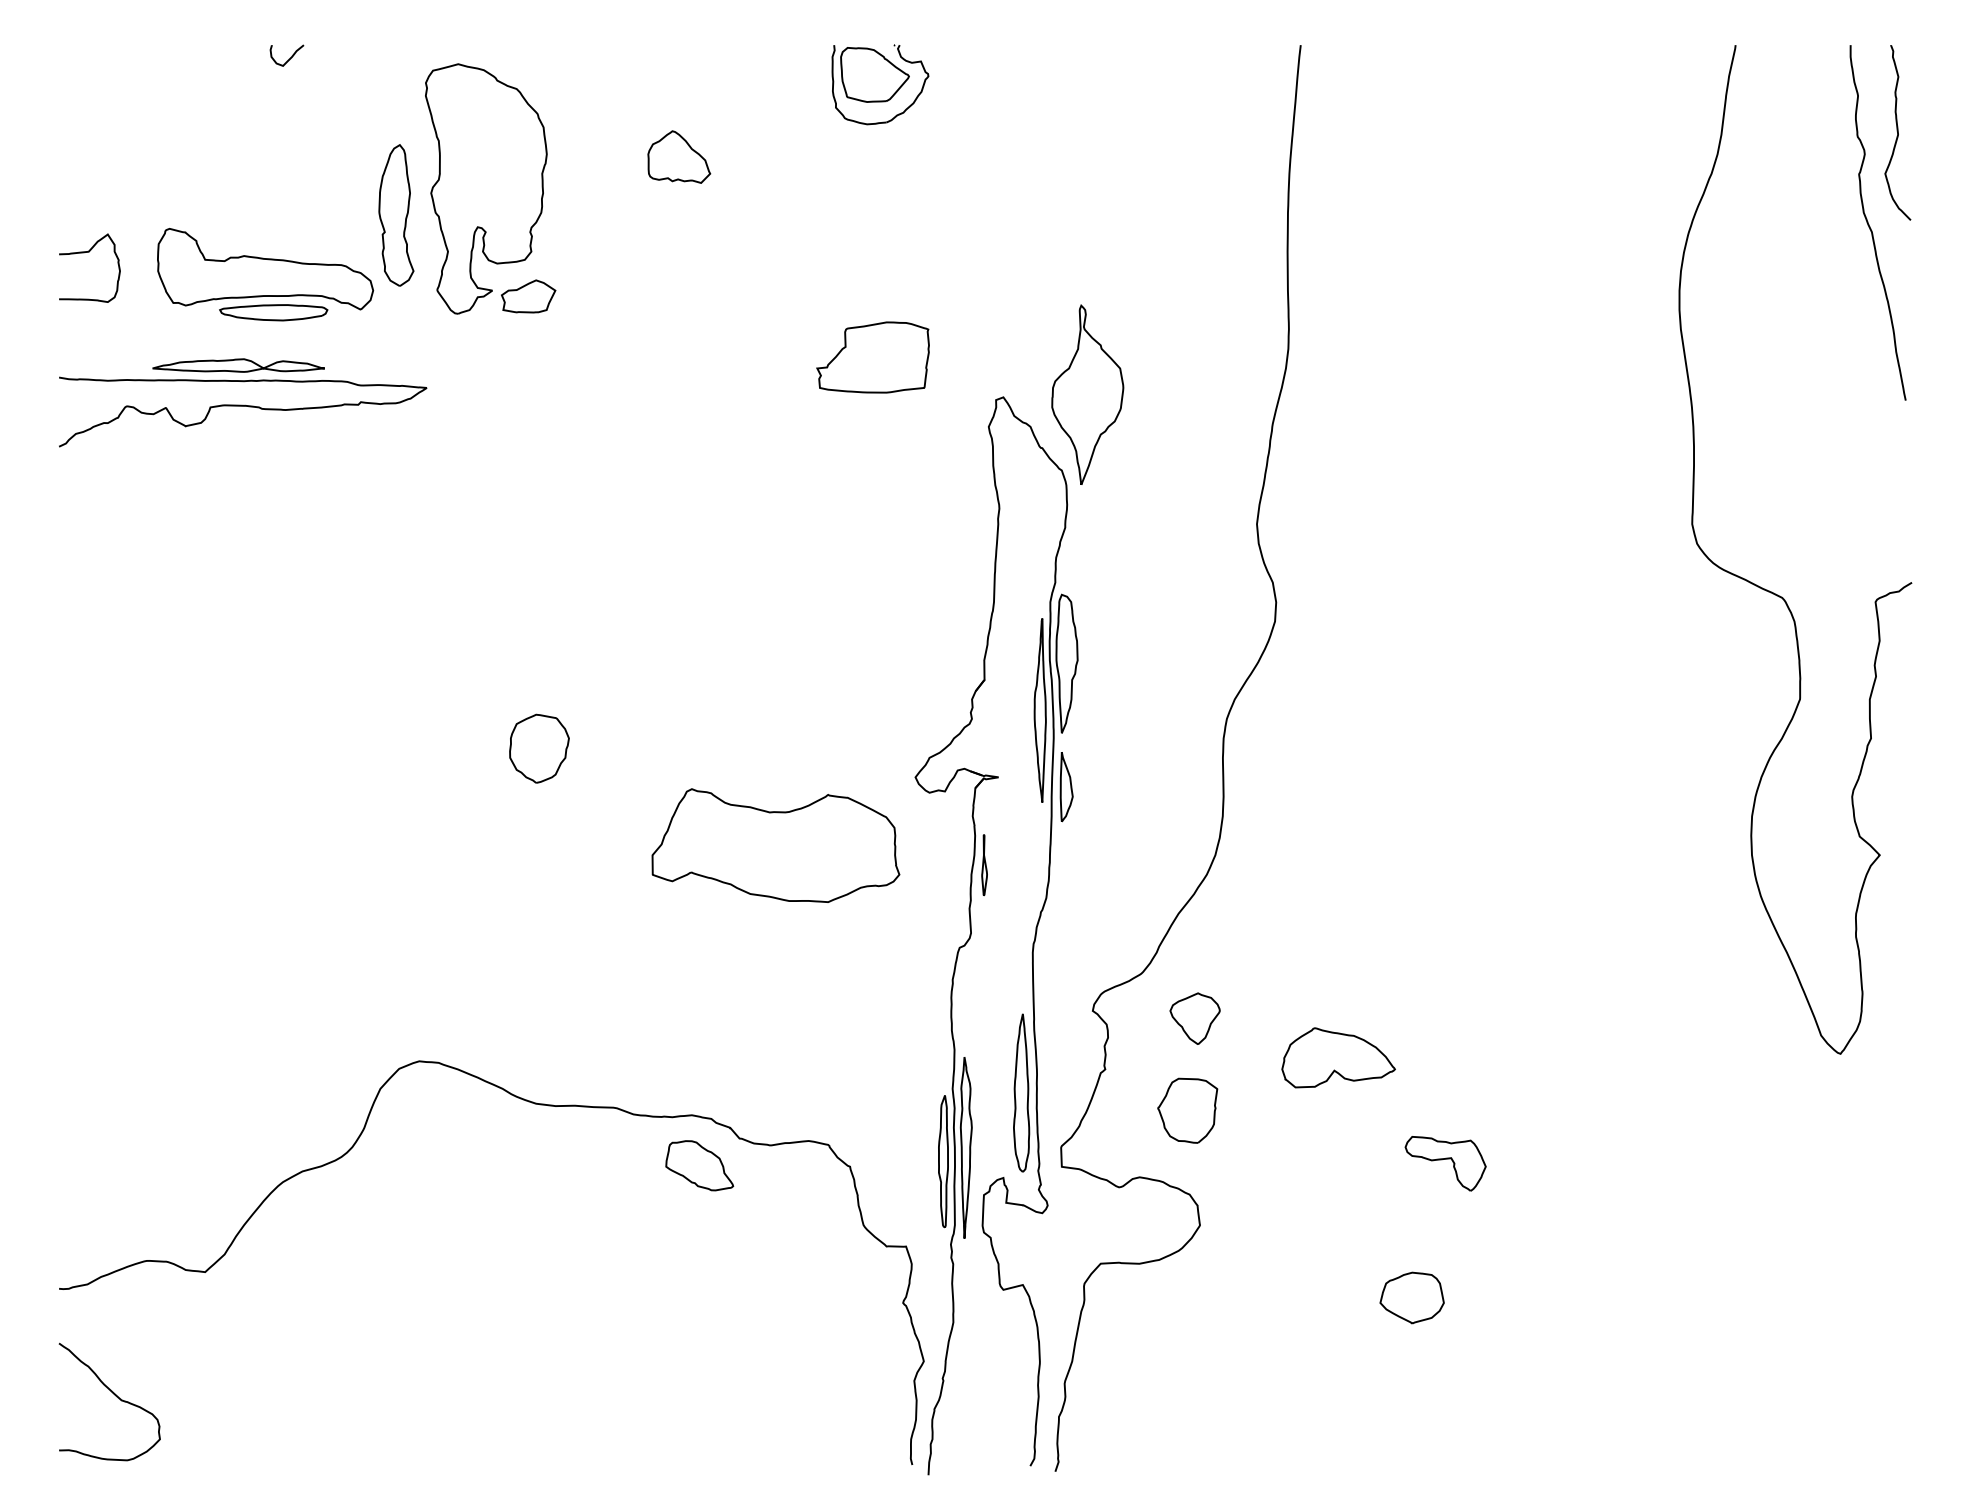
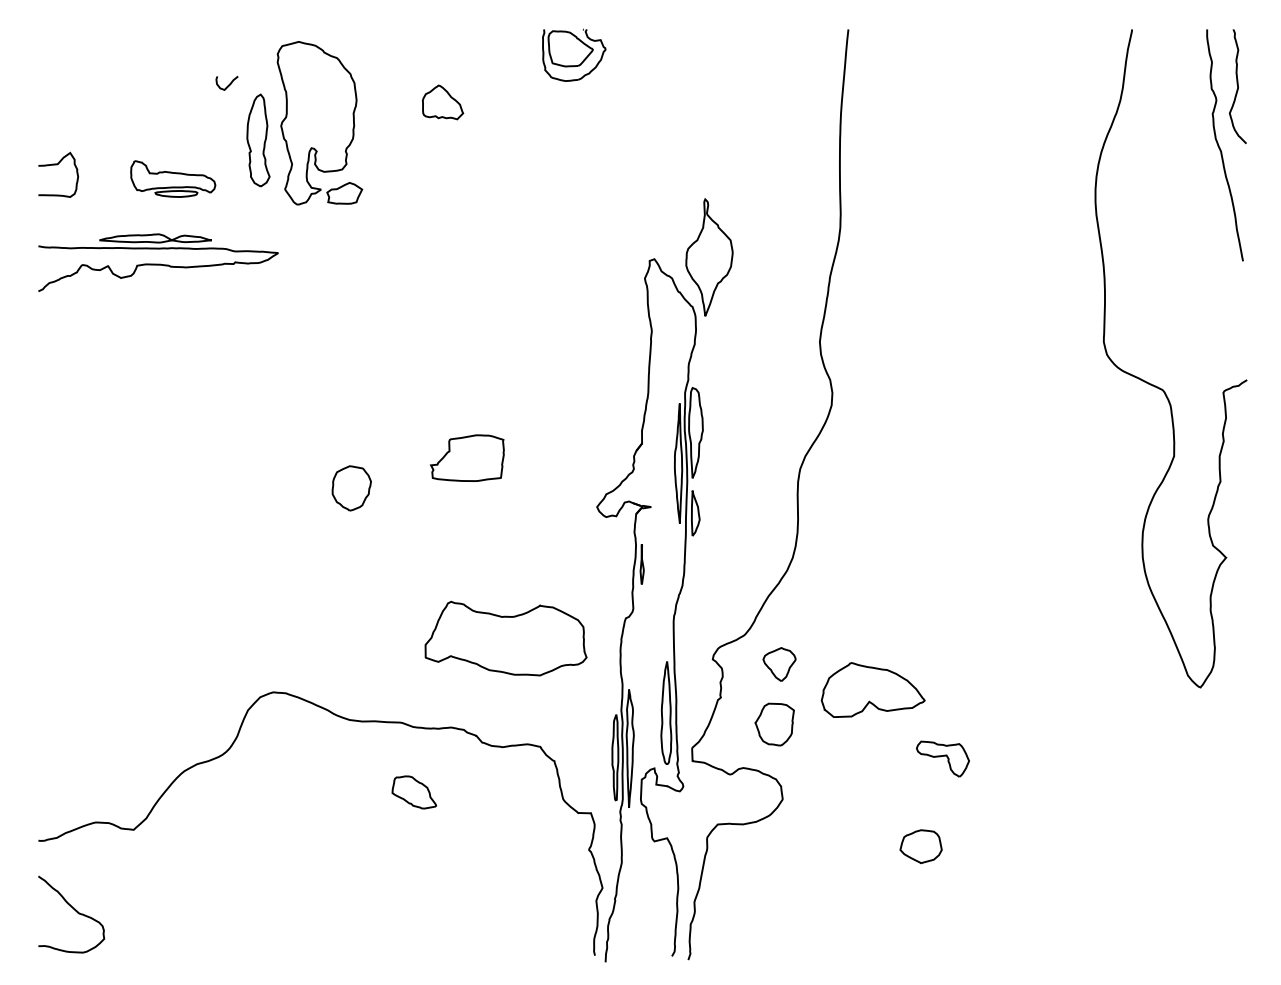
curve: (289, 57) -> (228, 84), moved
part: (266, 273) -> (173, 178), size x0.6
part: (871, 356) -> (466, 457), moved
part: (775, 845) -> (505, 638), moved
part: (1337, 1056) -> (872, 689), size x1.4
part: (698, 1165) -> (413, 792), moved

